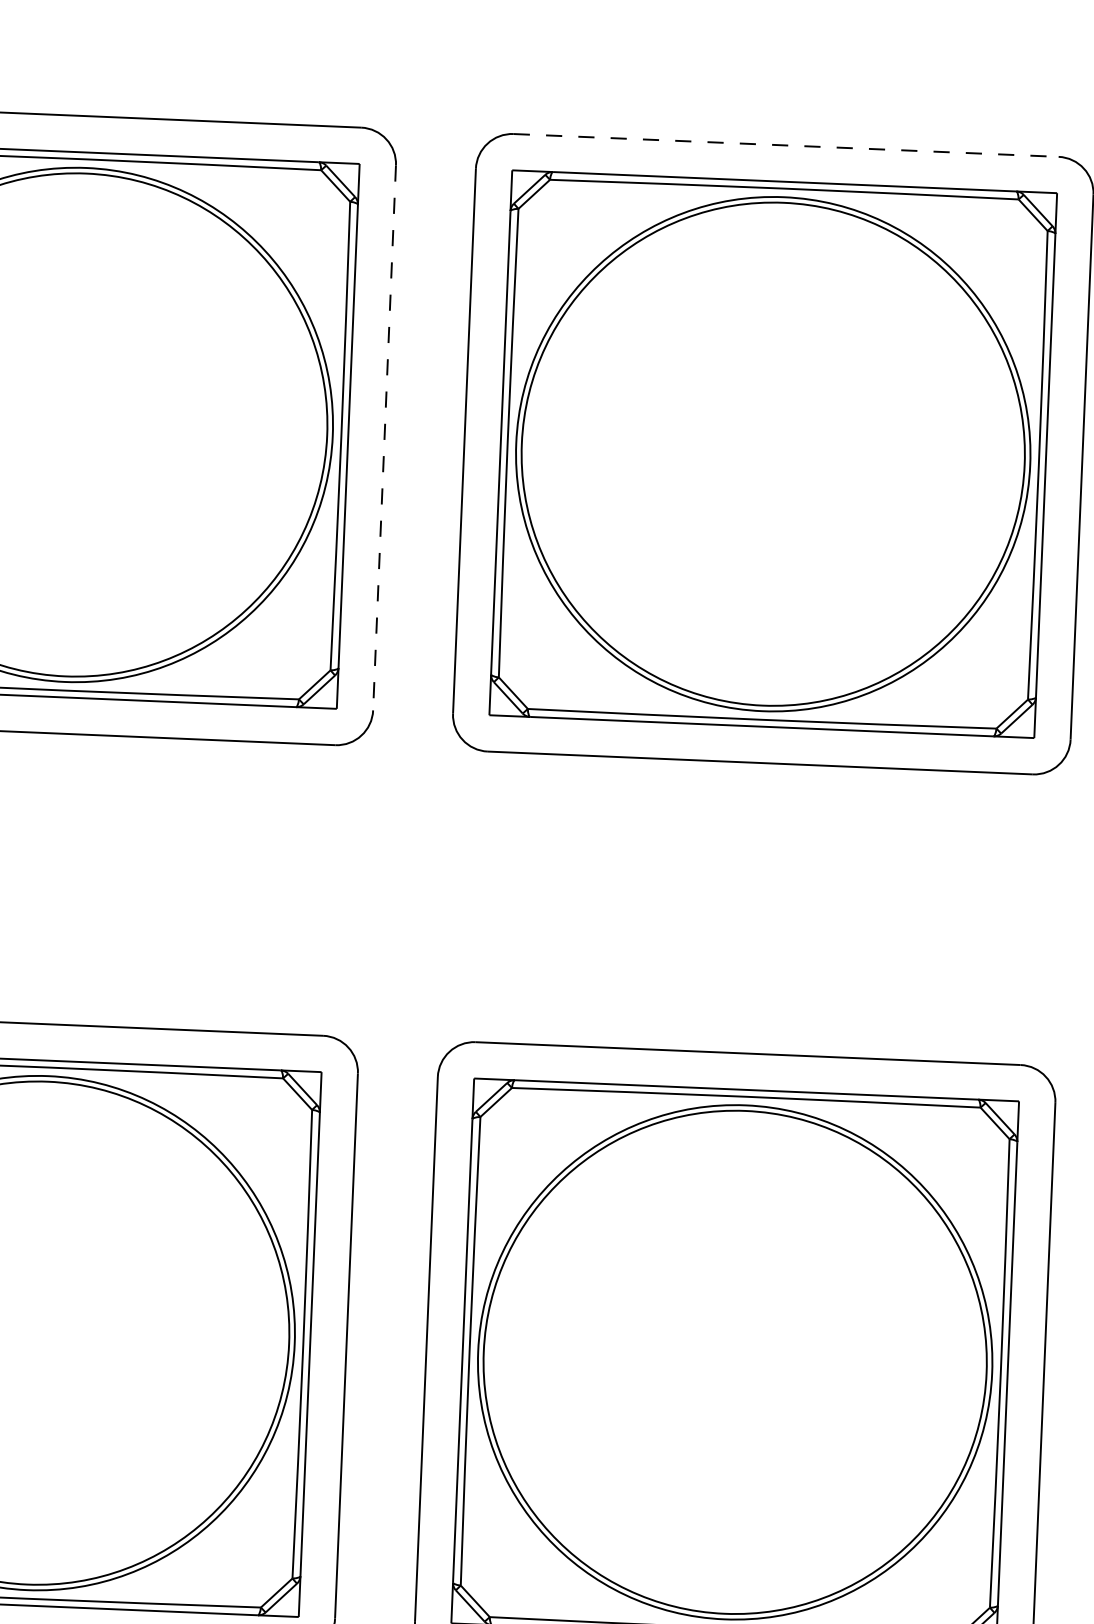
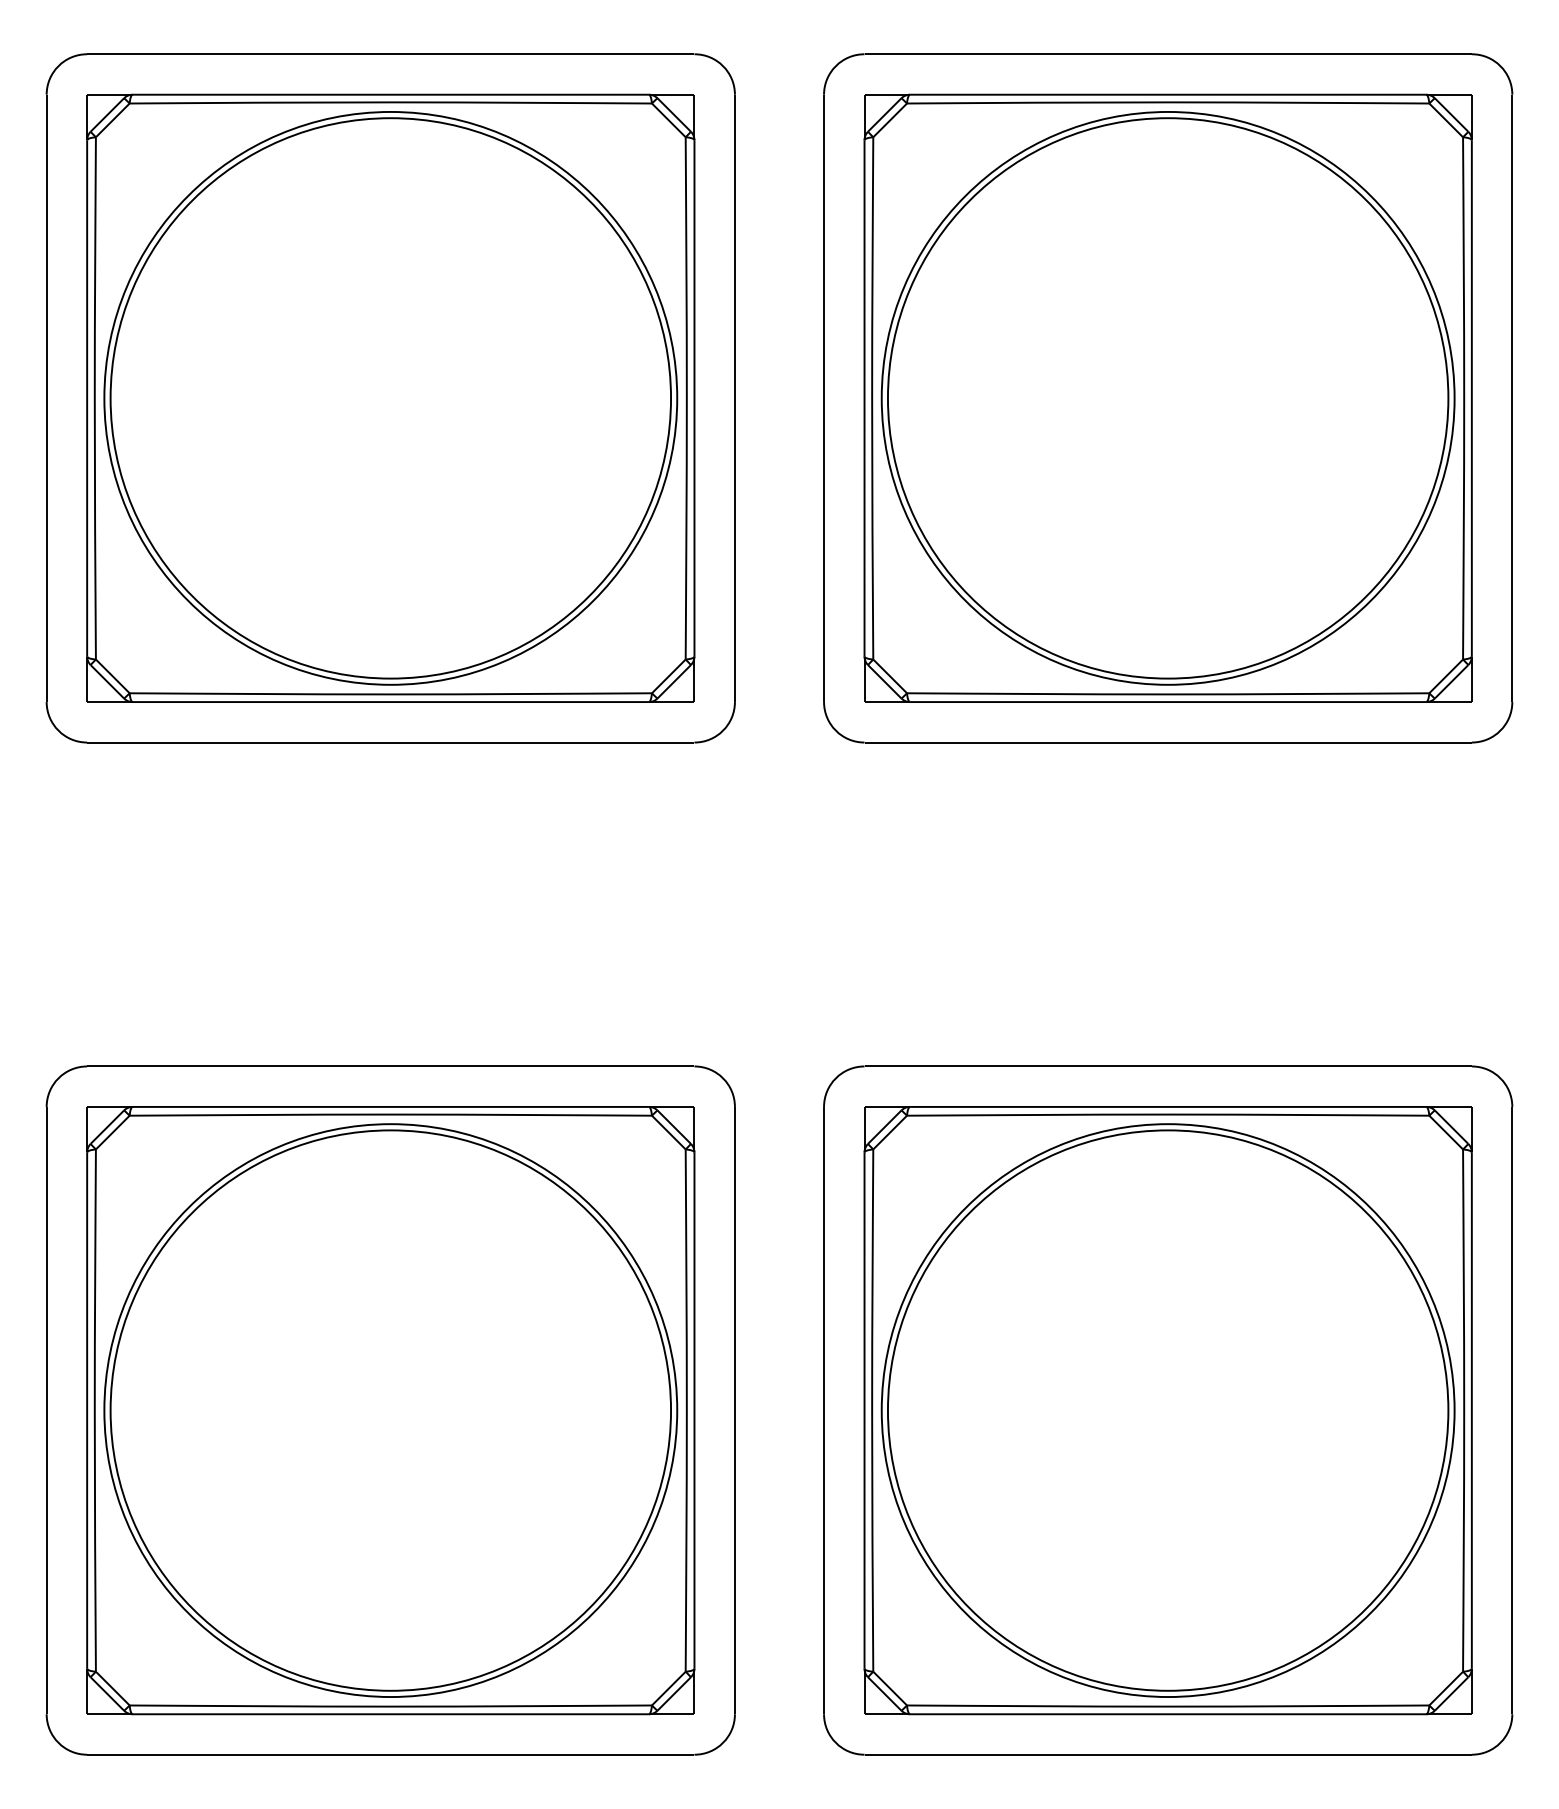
line: (786, 145) -> (1168, 54), dashed -> solid
line: (384, 438) -> (734, 398), dashed -> solid

